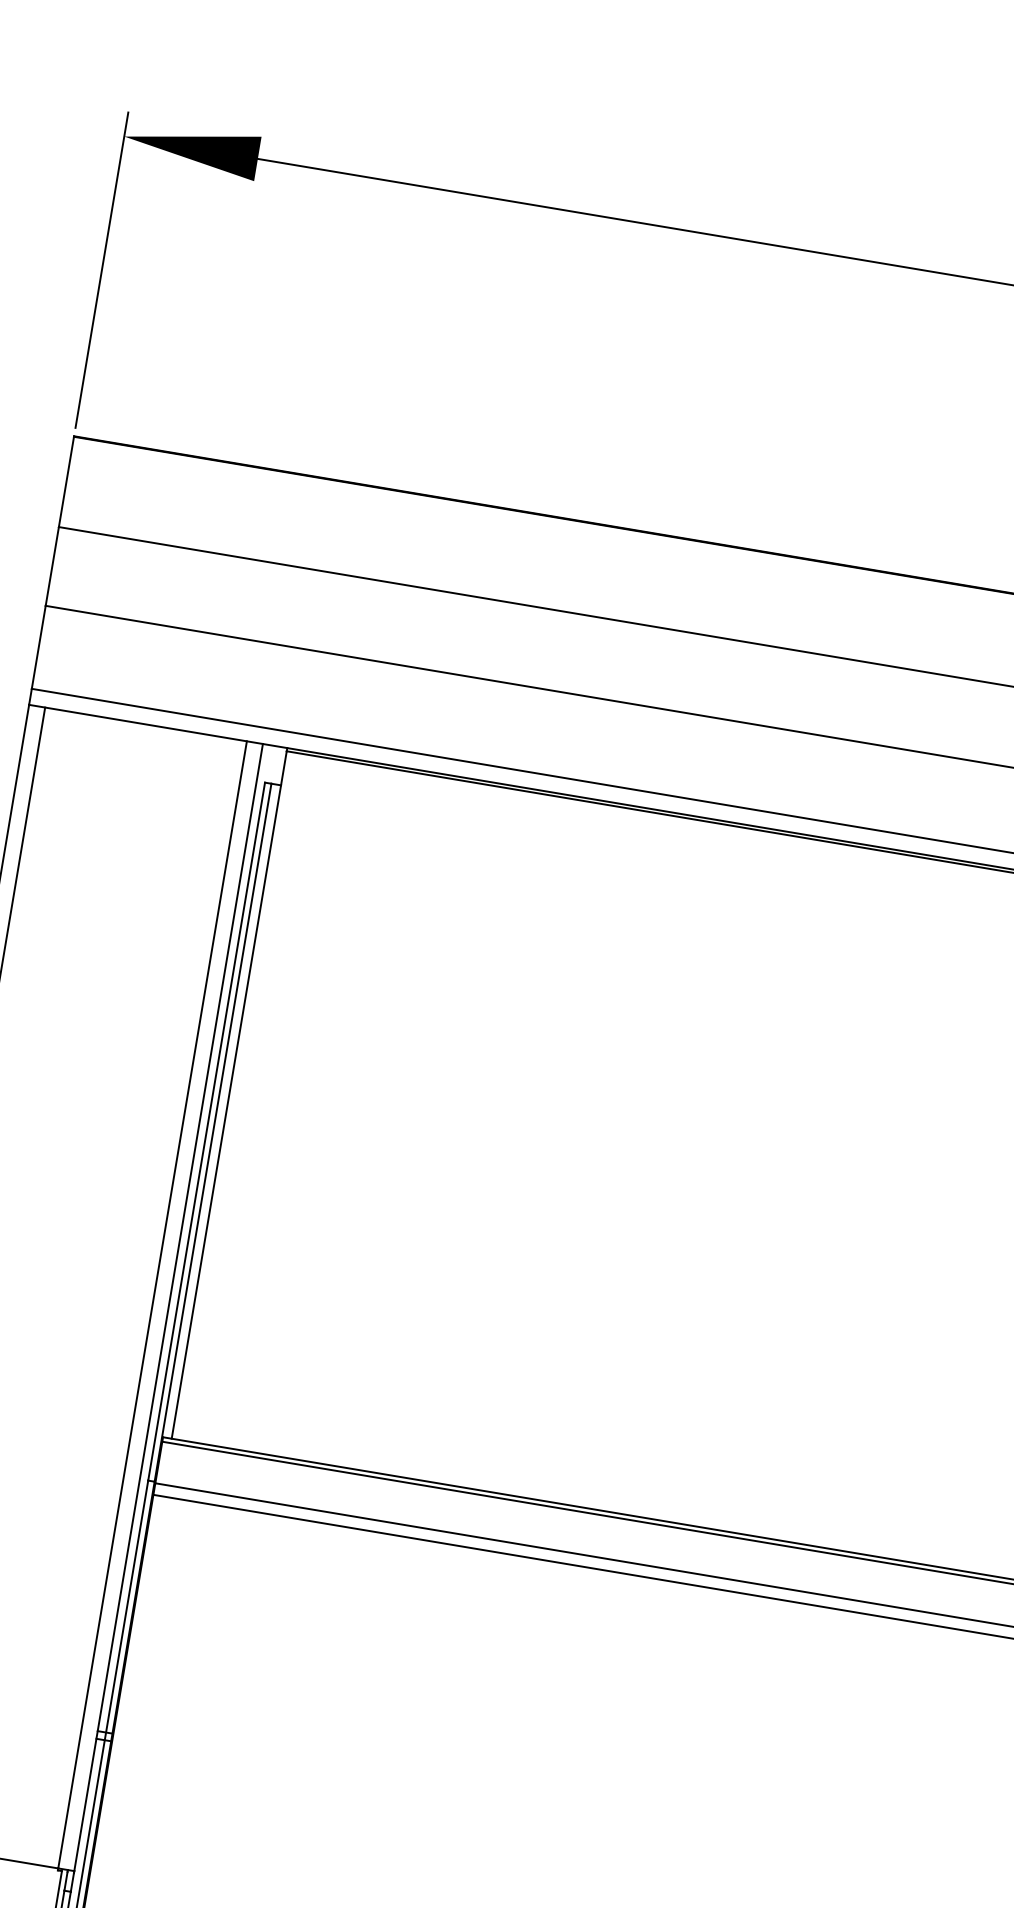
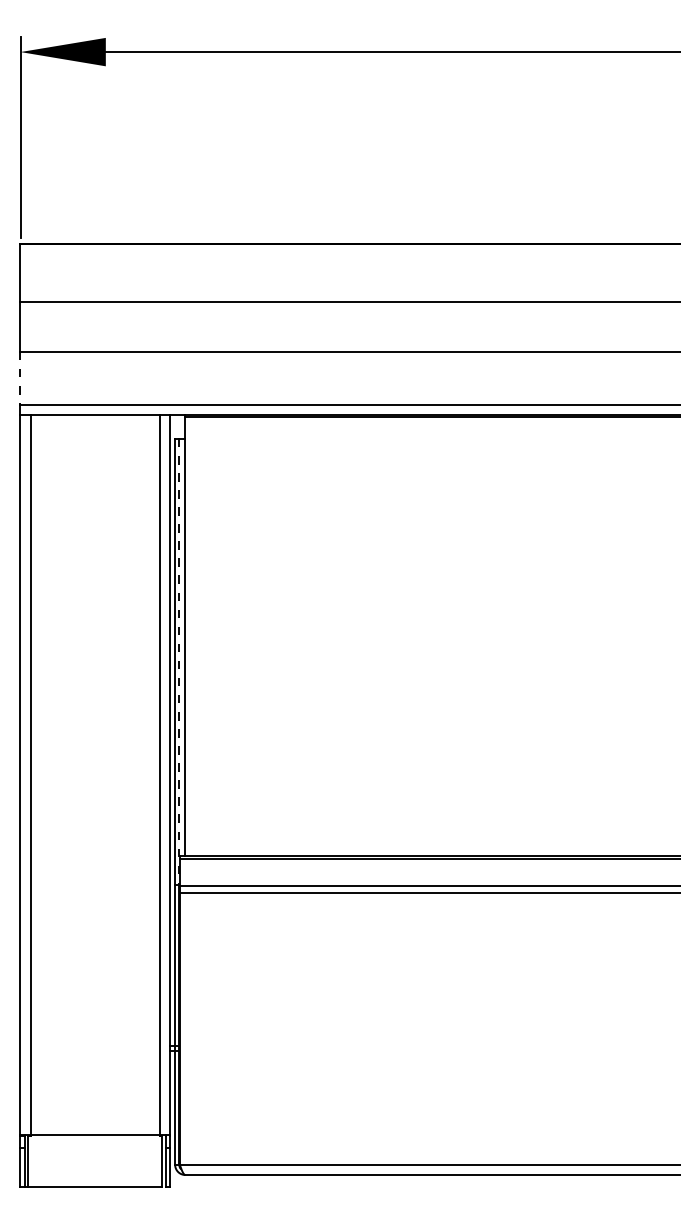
line: (38, 647) -> (20, 378), solid -> dashed
line: (213, 1132) -> (179, 661), solid -> dashed

